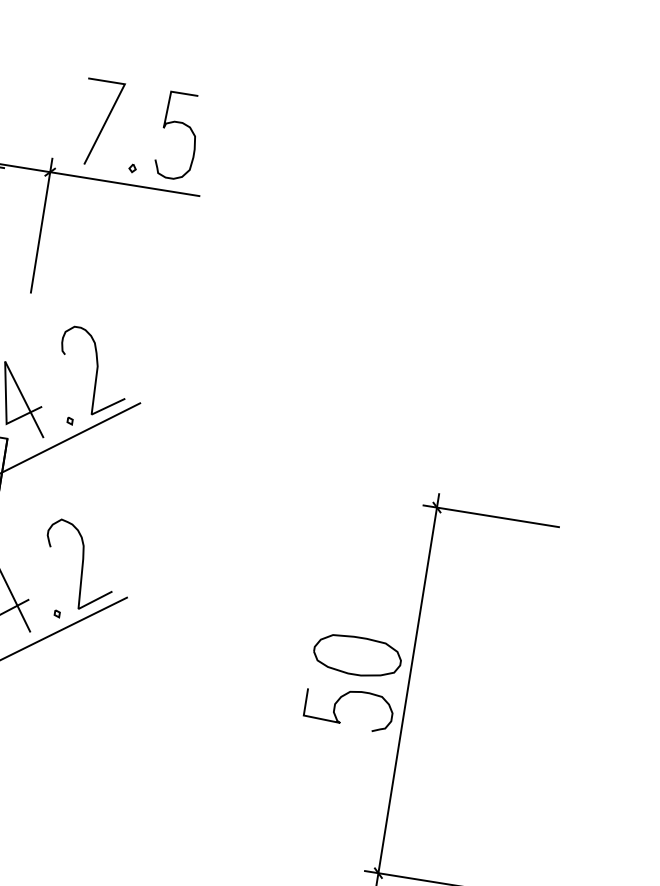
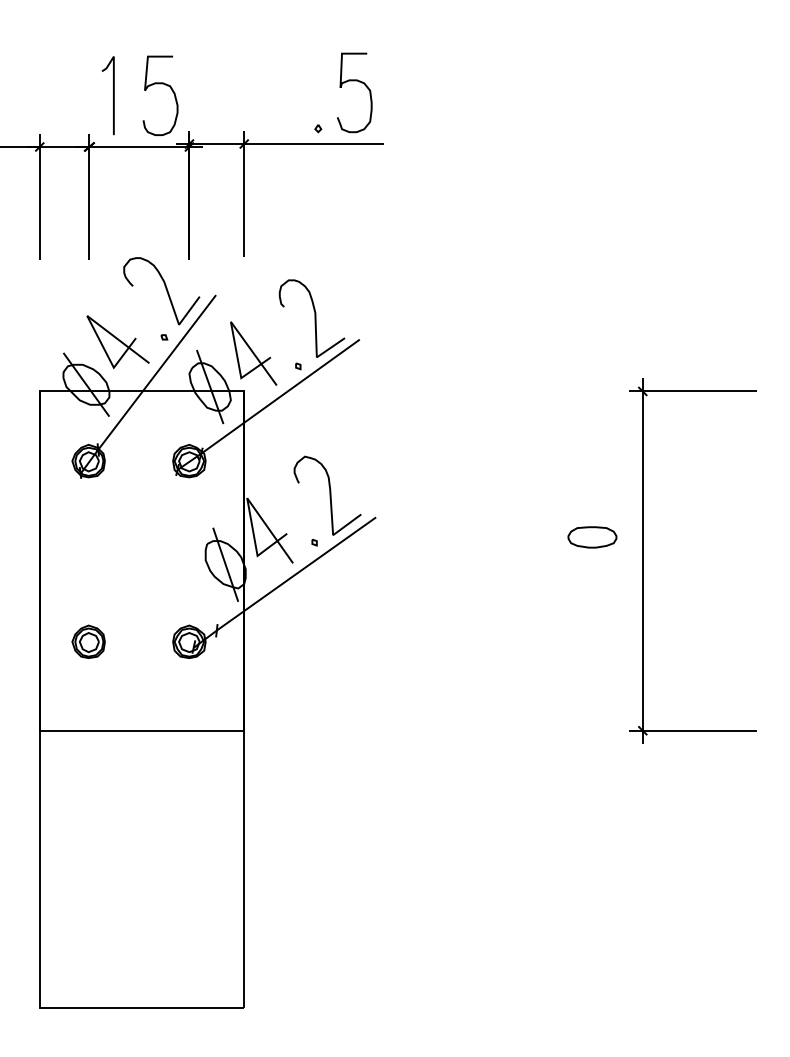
curve: (103, 123) -> (285, 92), removed
part: (357, 656) -> (592, 537), size x0.6
curve: (339, 700) -> (582, 580), removed

